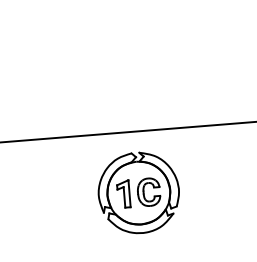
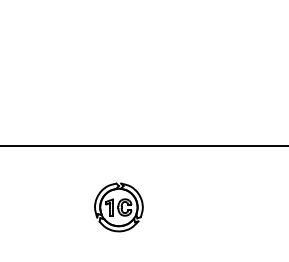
part: (138, 193) -> (118, 207), size x0.6

